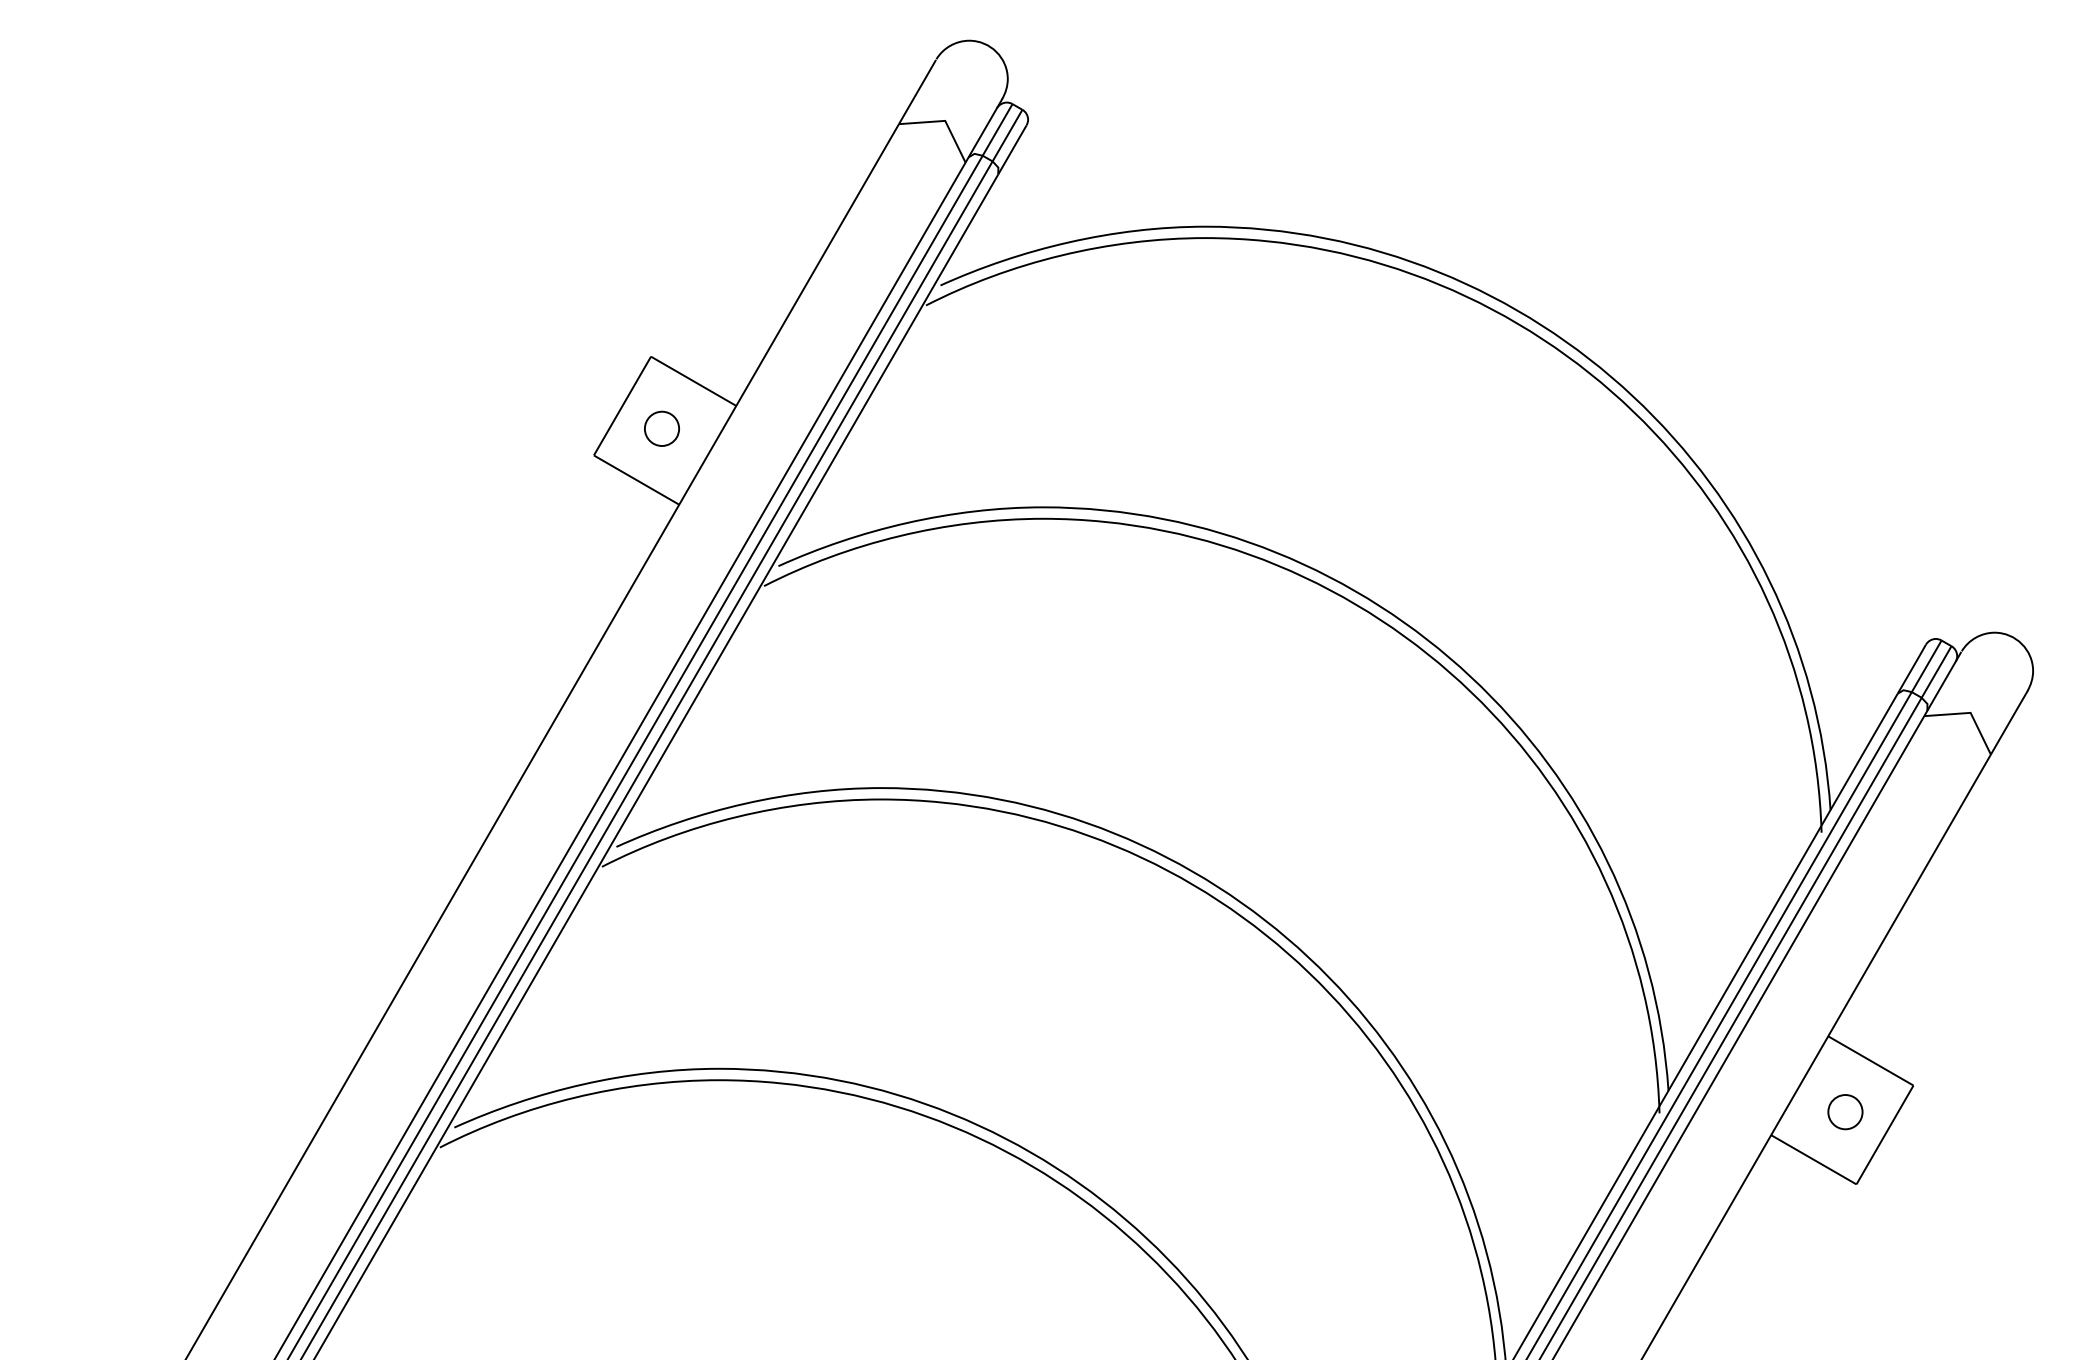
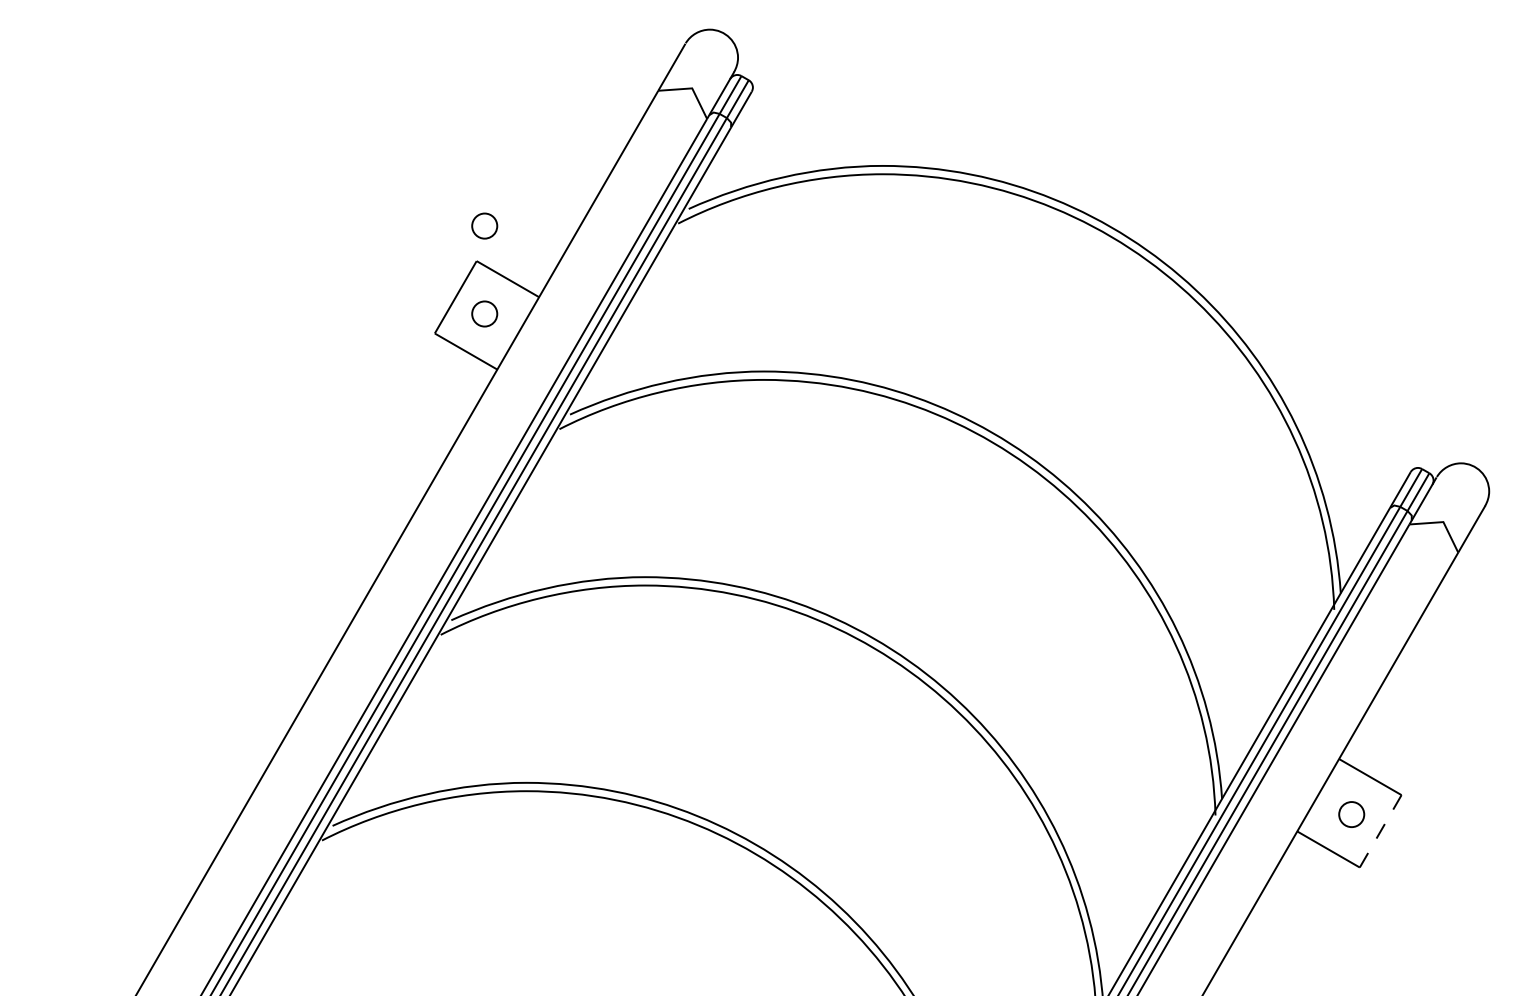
part: (661, 308) -> (484, 225), added
line: (1885, 1134) -> (1381, 830), solid -> dashed

